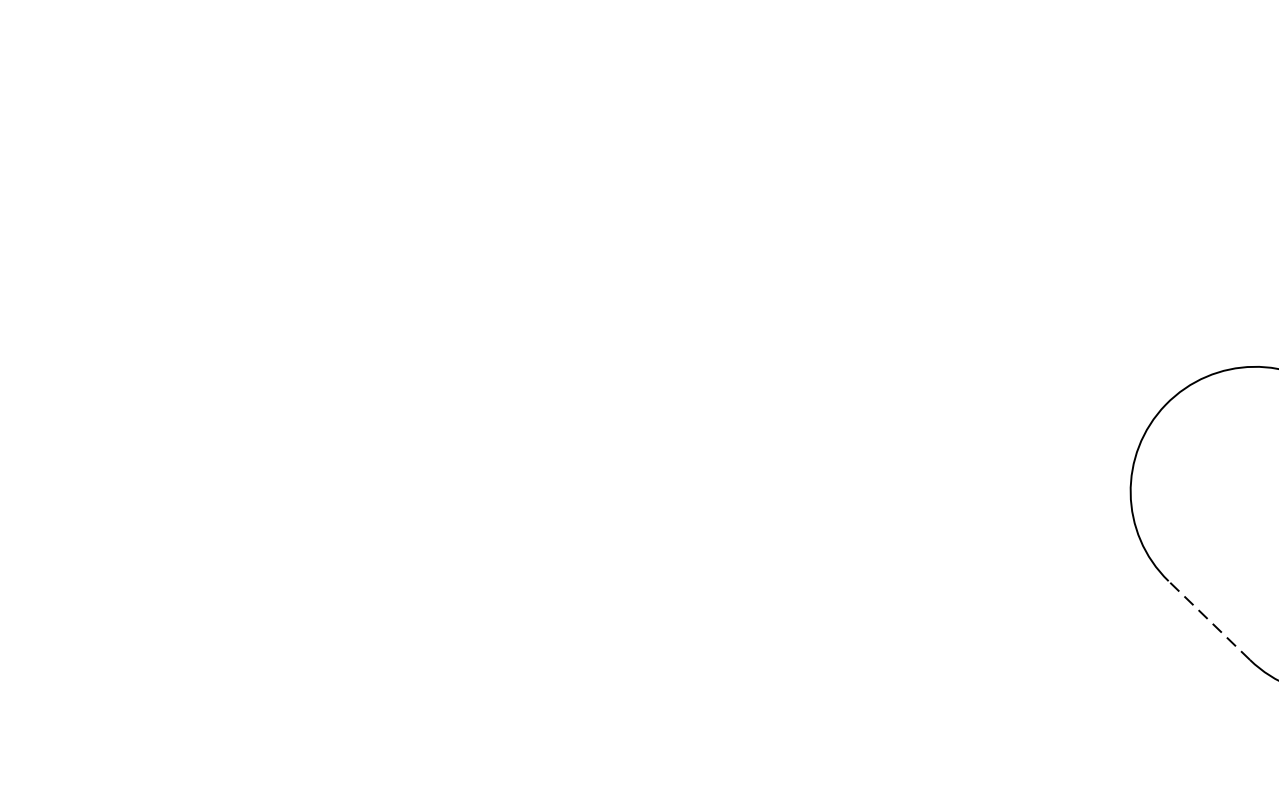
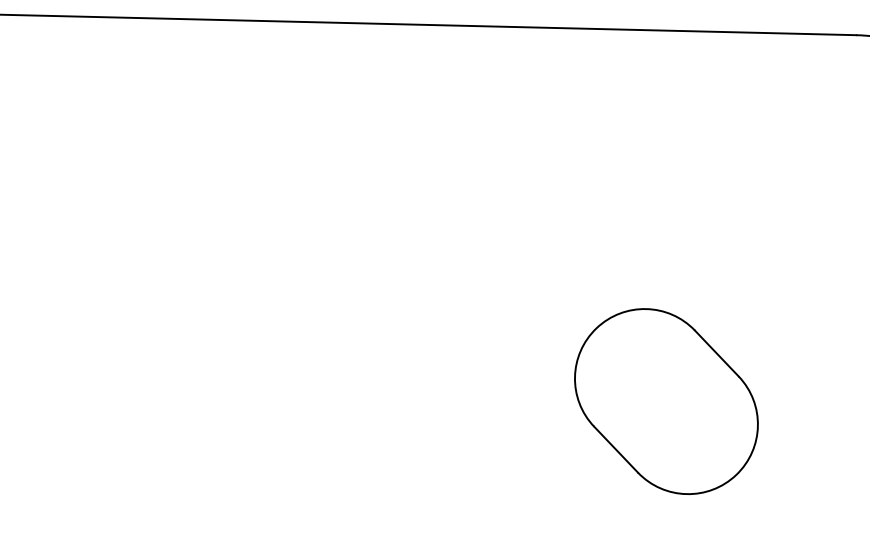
line: (1210, 620) -> (616, 449), dashed -> solid

